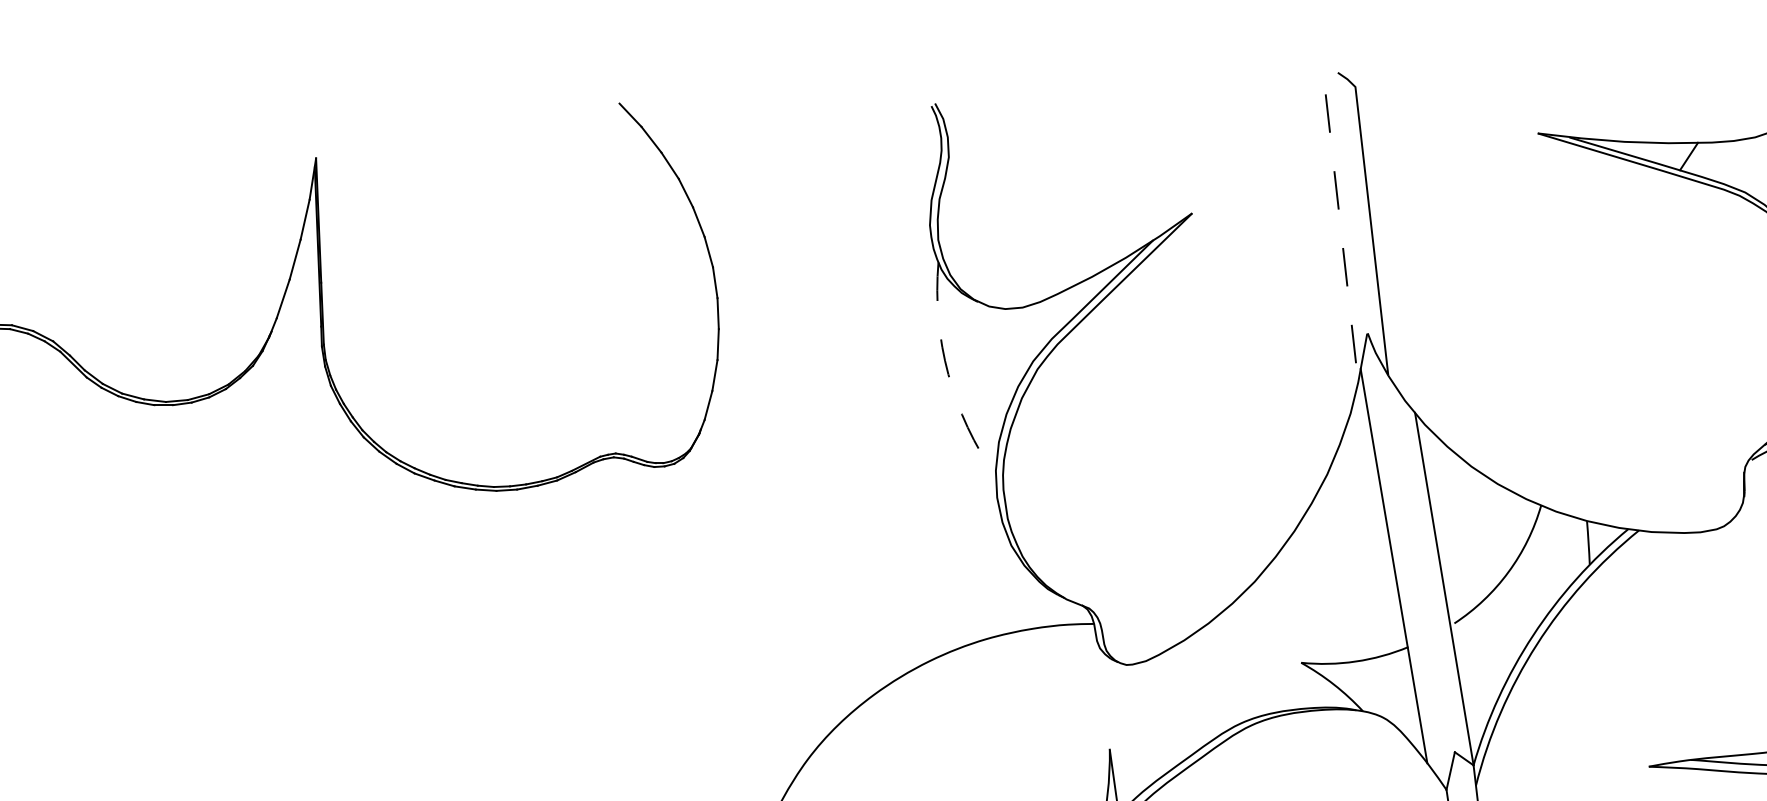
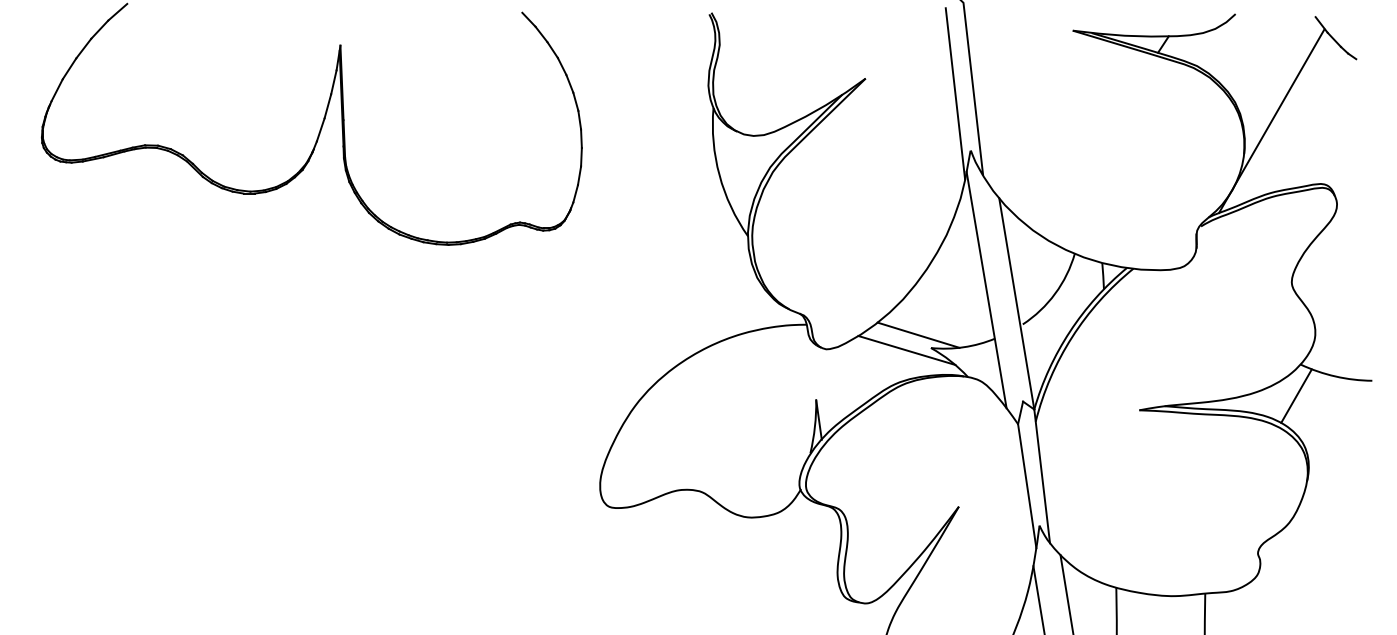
line: (1342, 238) -> (955, 93), dashed -> solid
arc: (948, 374) -> (719, 175), dashed -> solid
line: (1280, 640) -> (918, 334), added
line: (1260, 666) -> (906, 350), added

